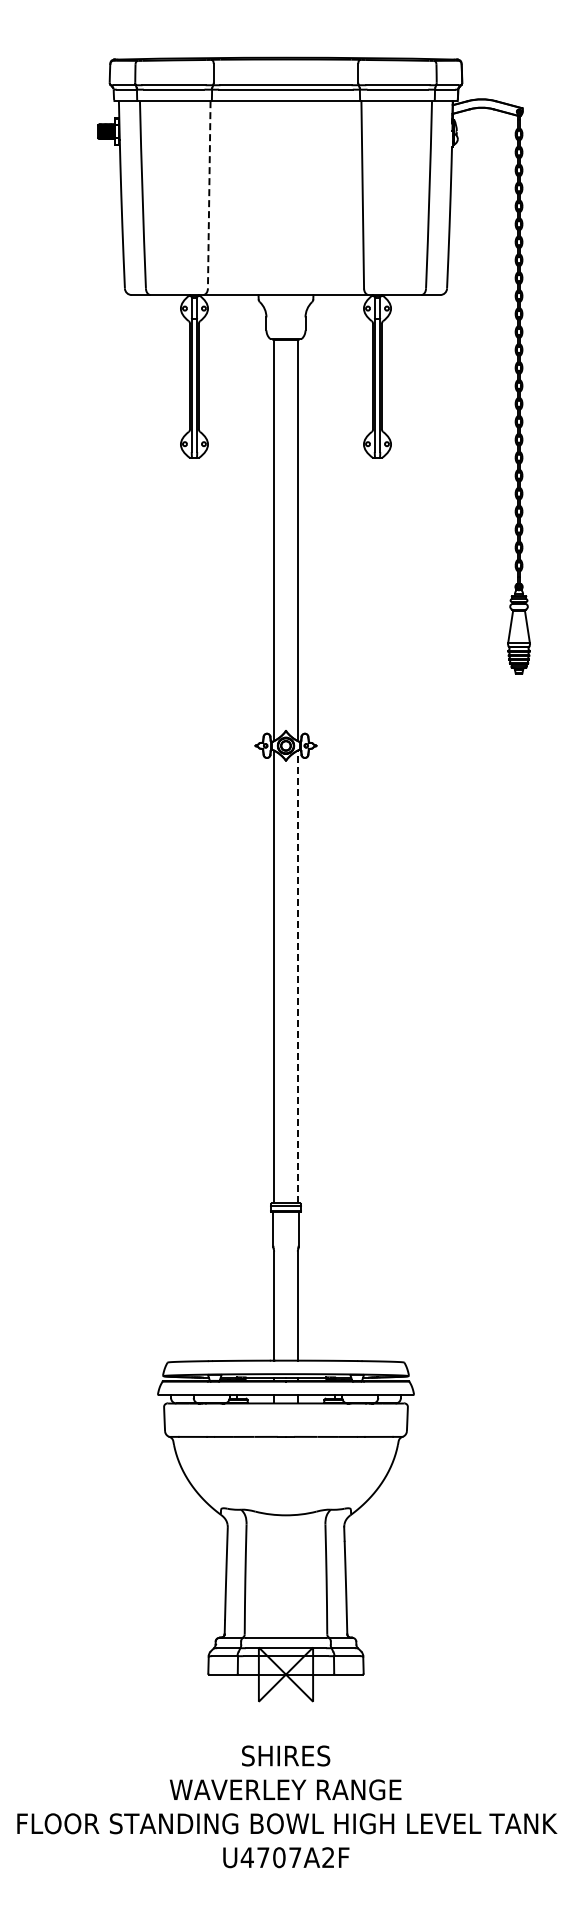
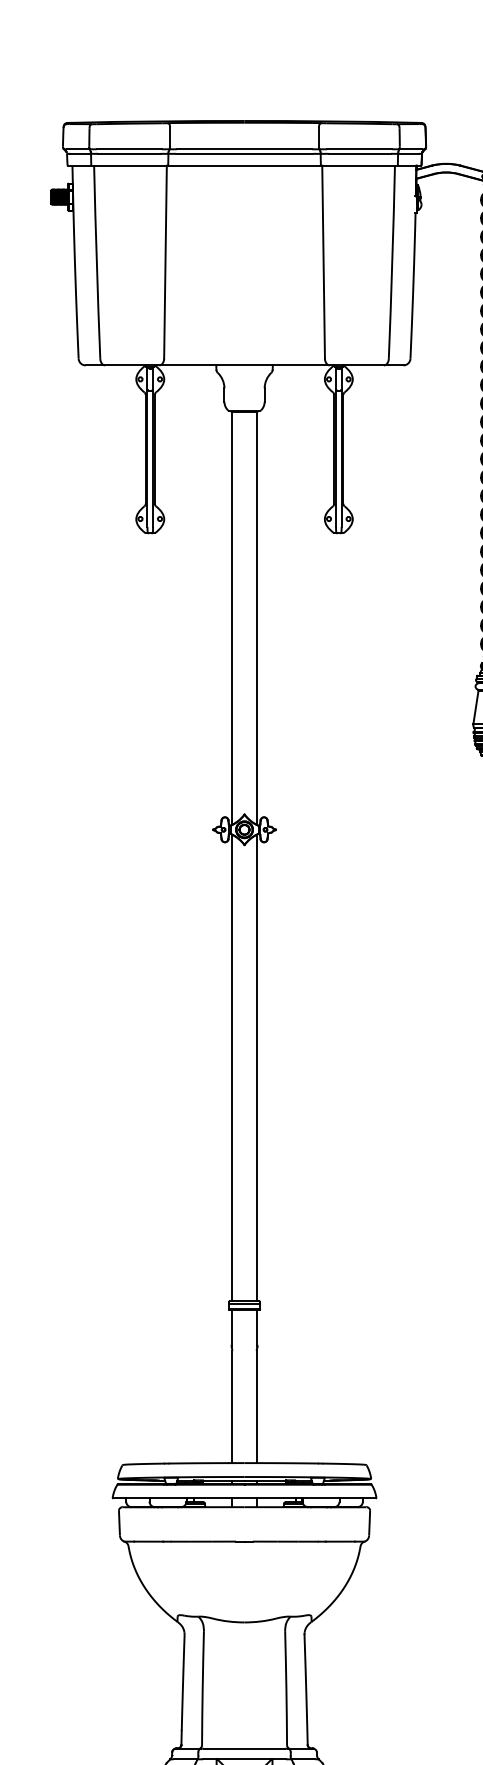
line: (209, 194) -> (165, 261), dashed -> solid
line: (297, 976) -> (256, 1067), dashed -> solid

